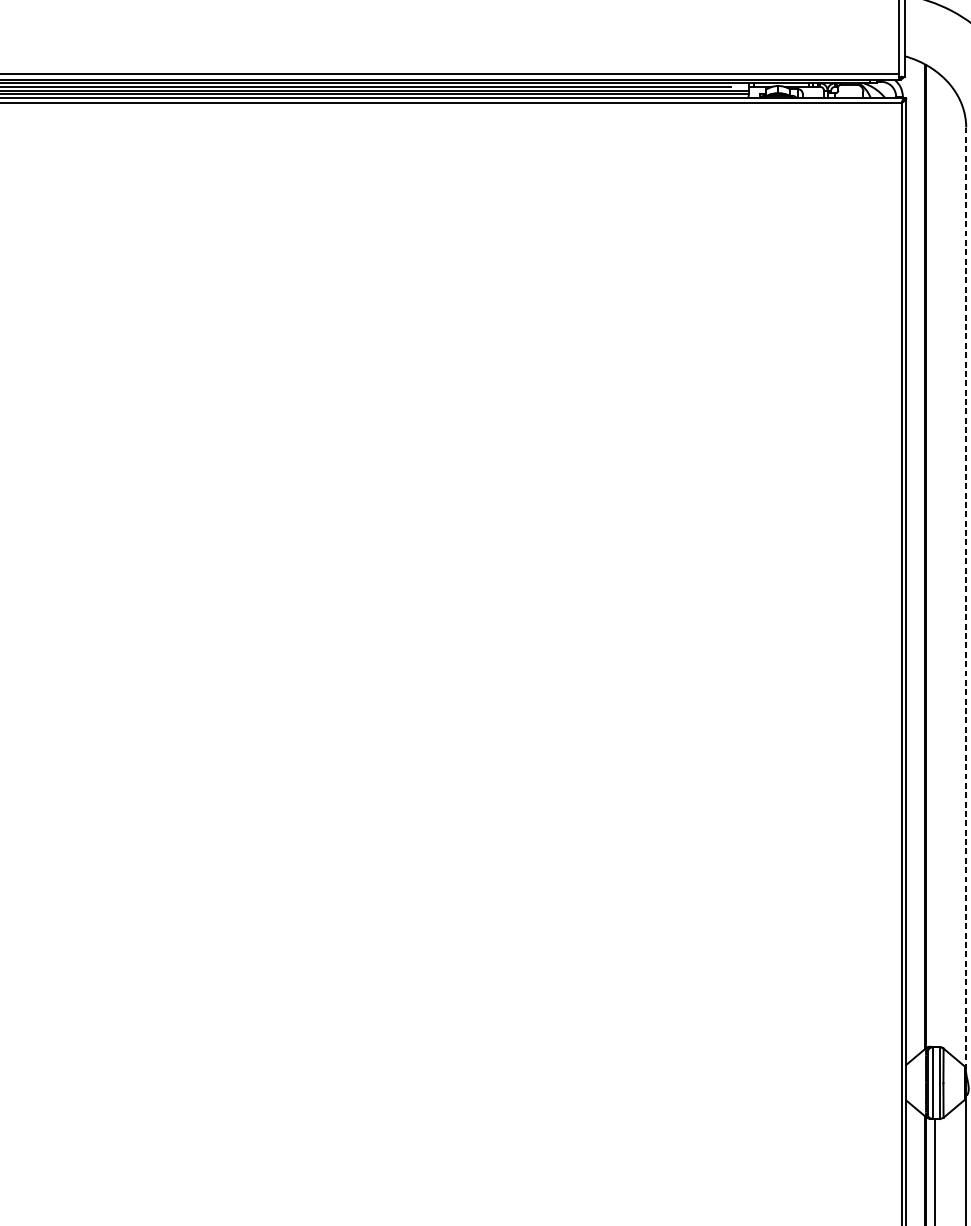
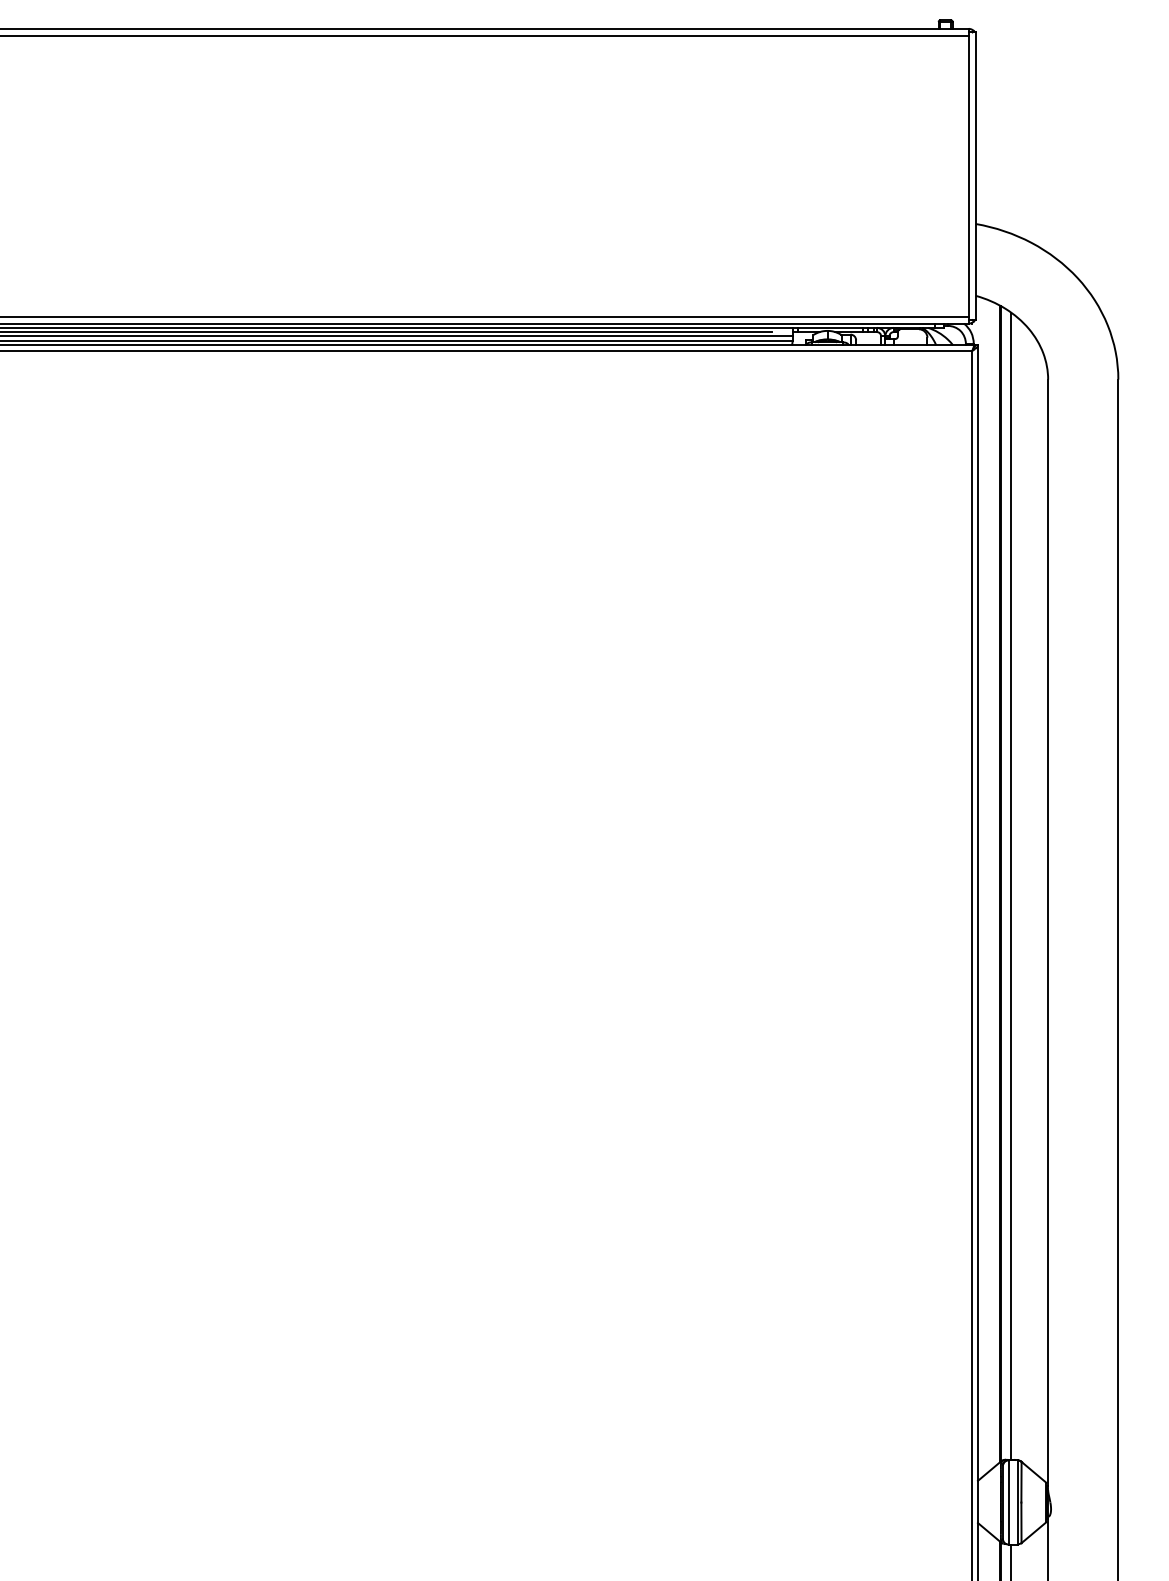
line: (935, 558) -> (1011, 885), added
line: (966, 598) -> (1048, 933), dashed -> solid

